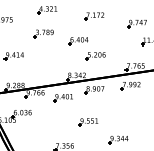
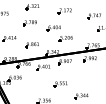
part: (45, 66) -> (31, 45), added

